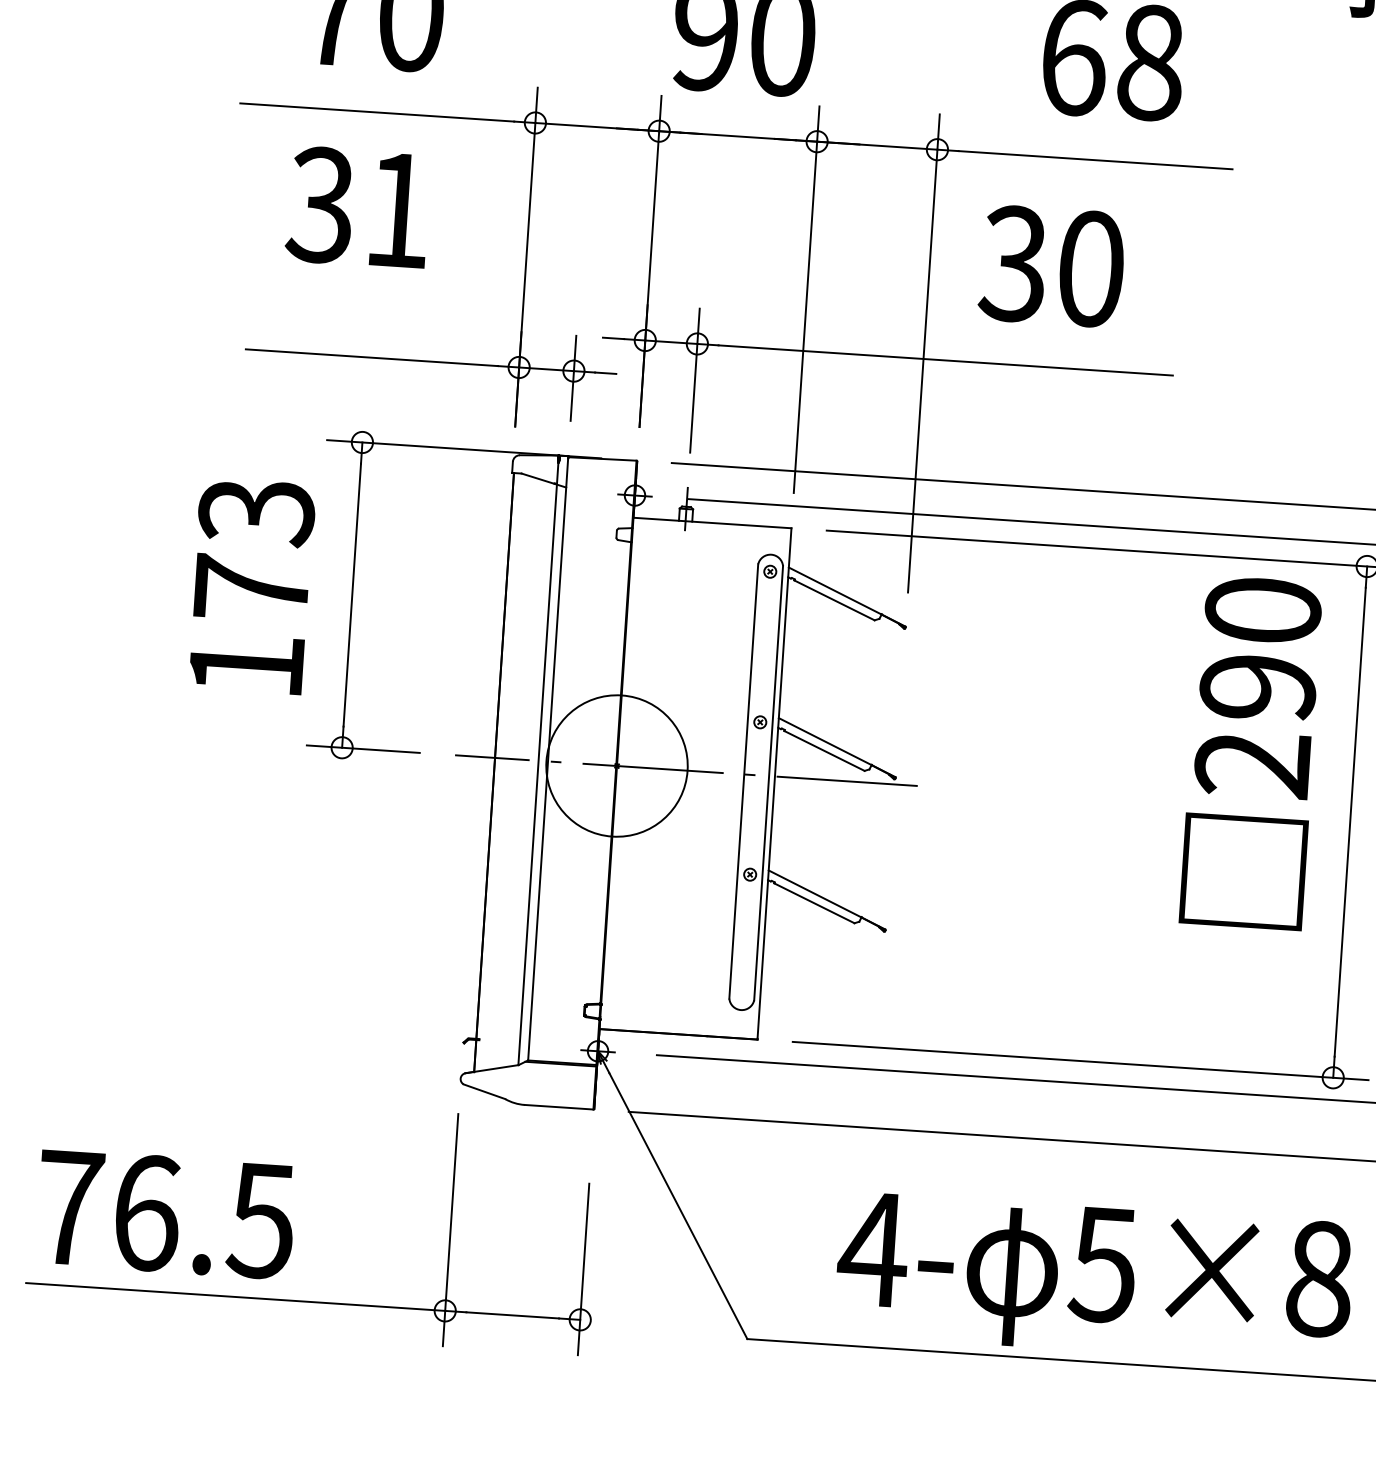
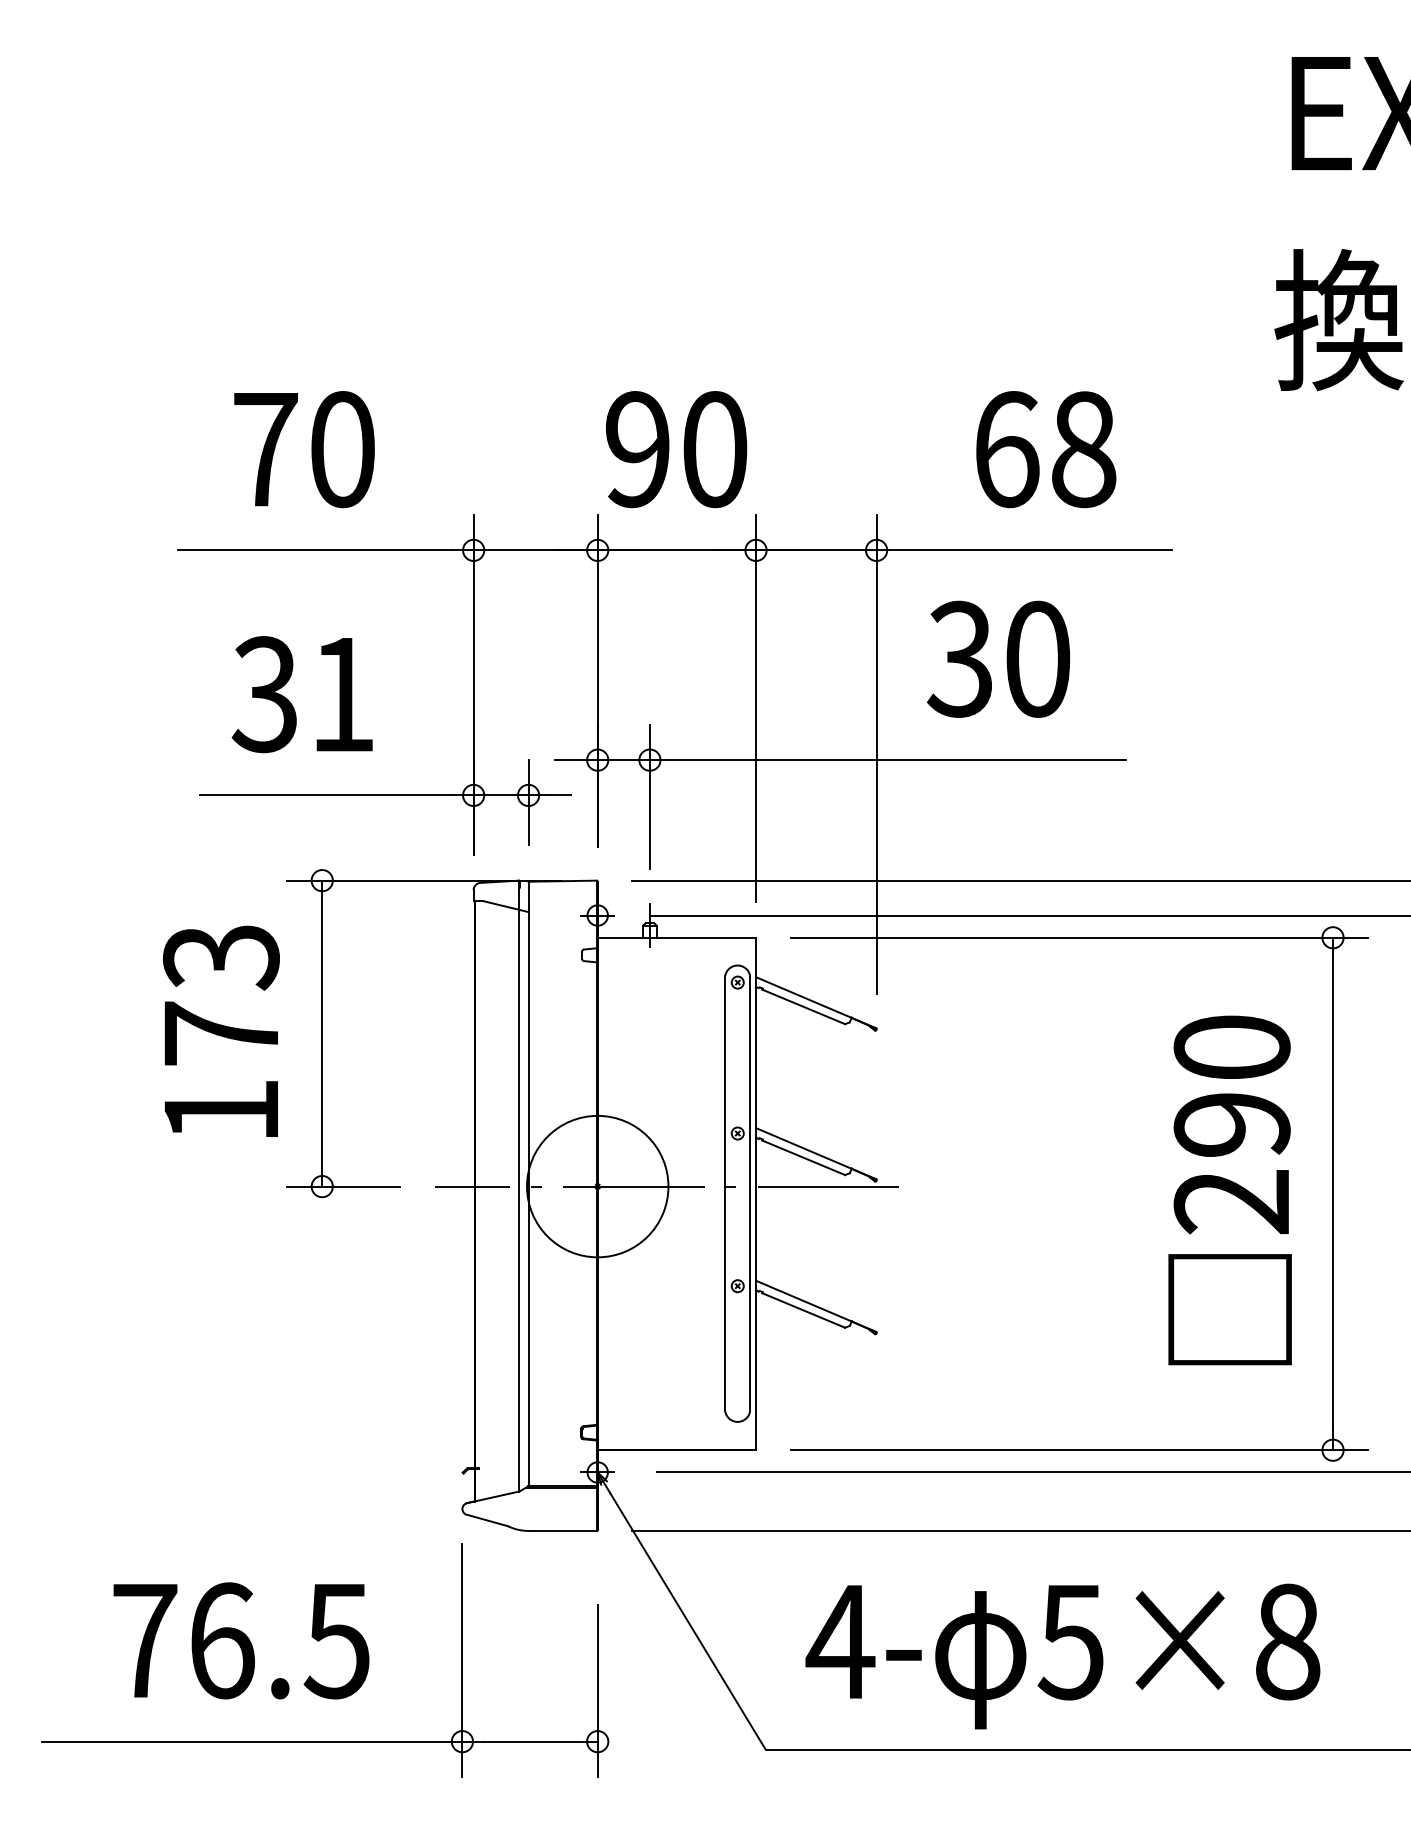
text: (357, 207) -> (301, 694), moved
text: (1251, 752) -> (1229, 1190), moved
text: (166, 1214) -> (241, 1640), moved
text: (1093, 1278) -> (1062, 1656), moved

